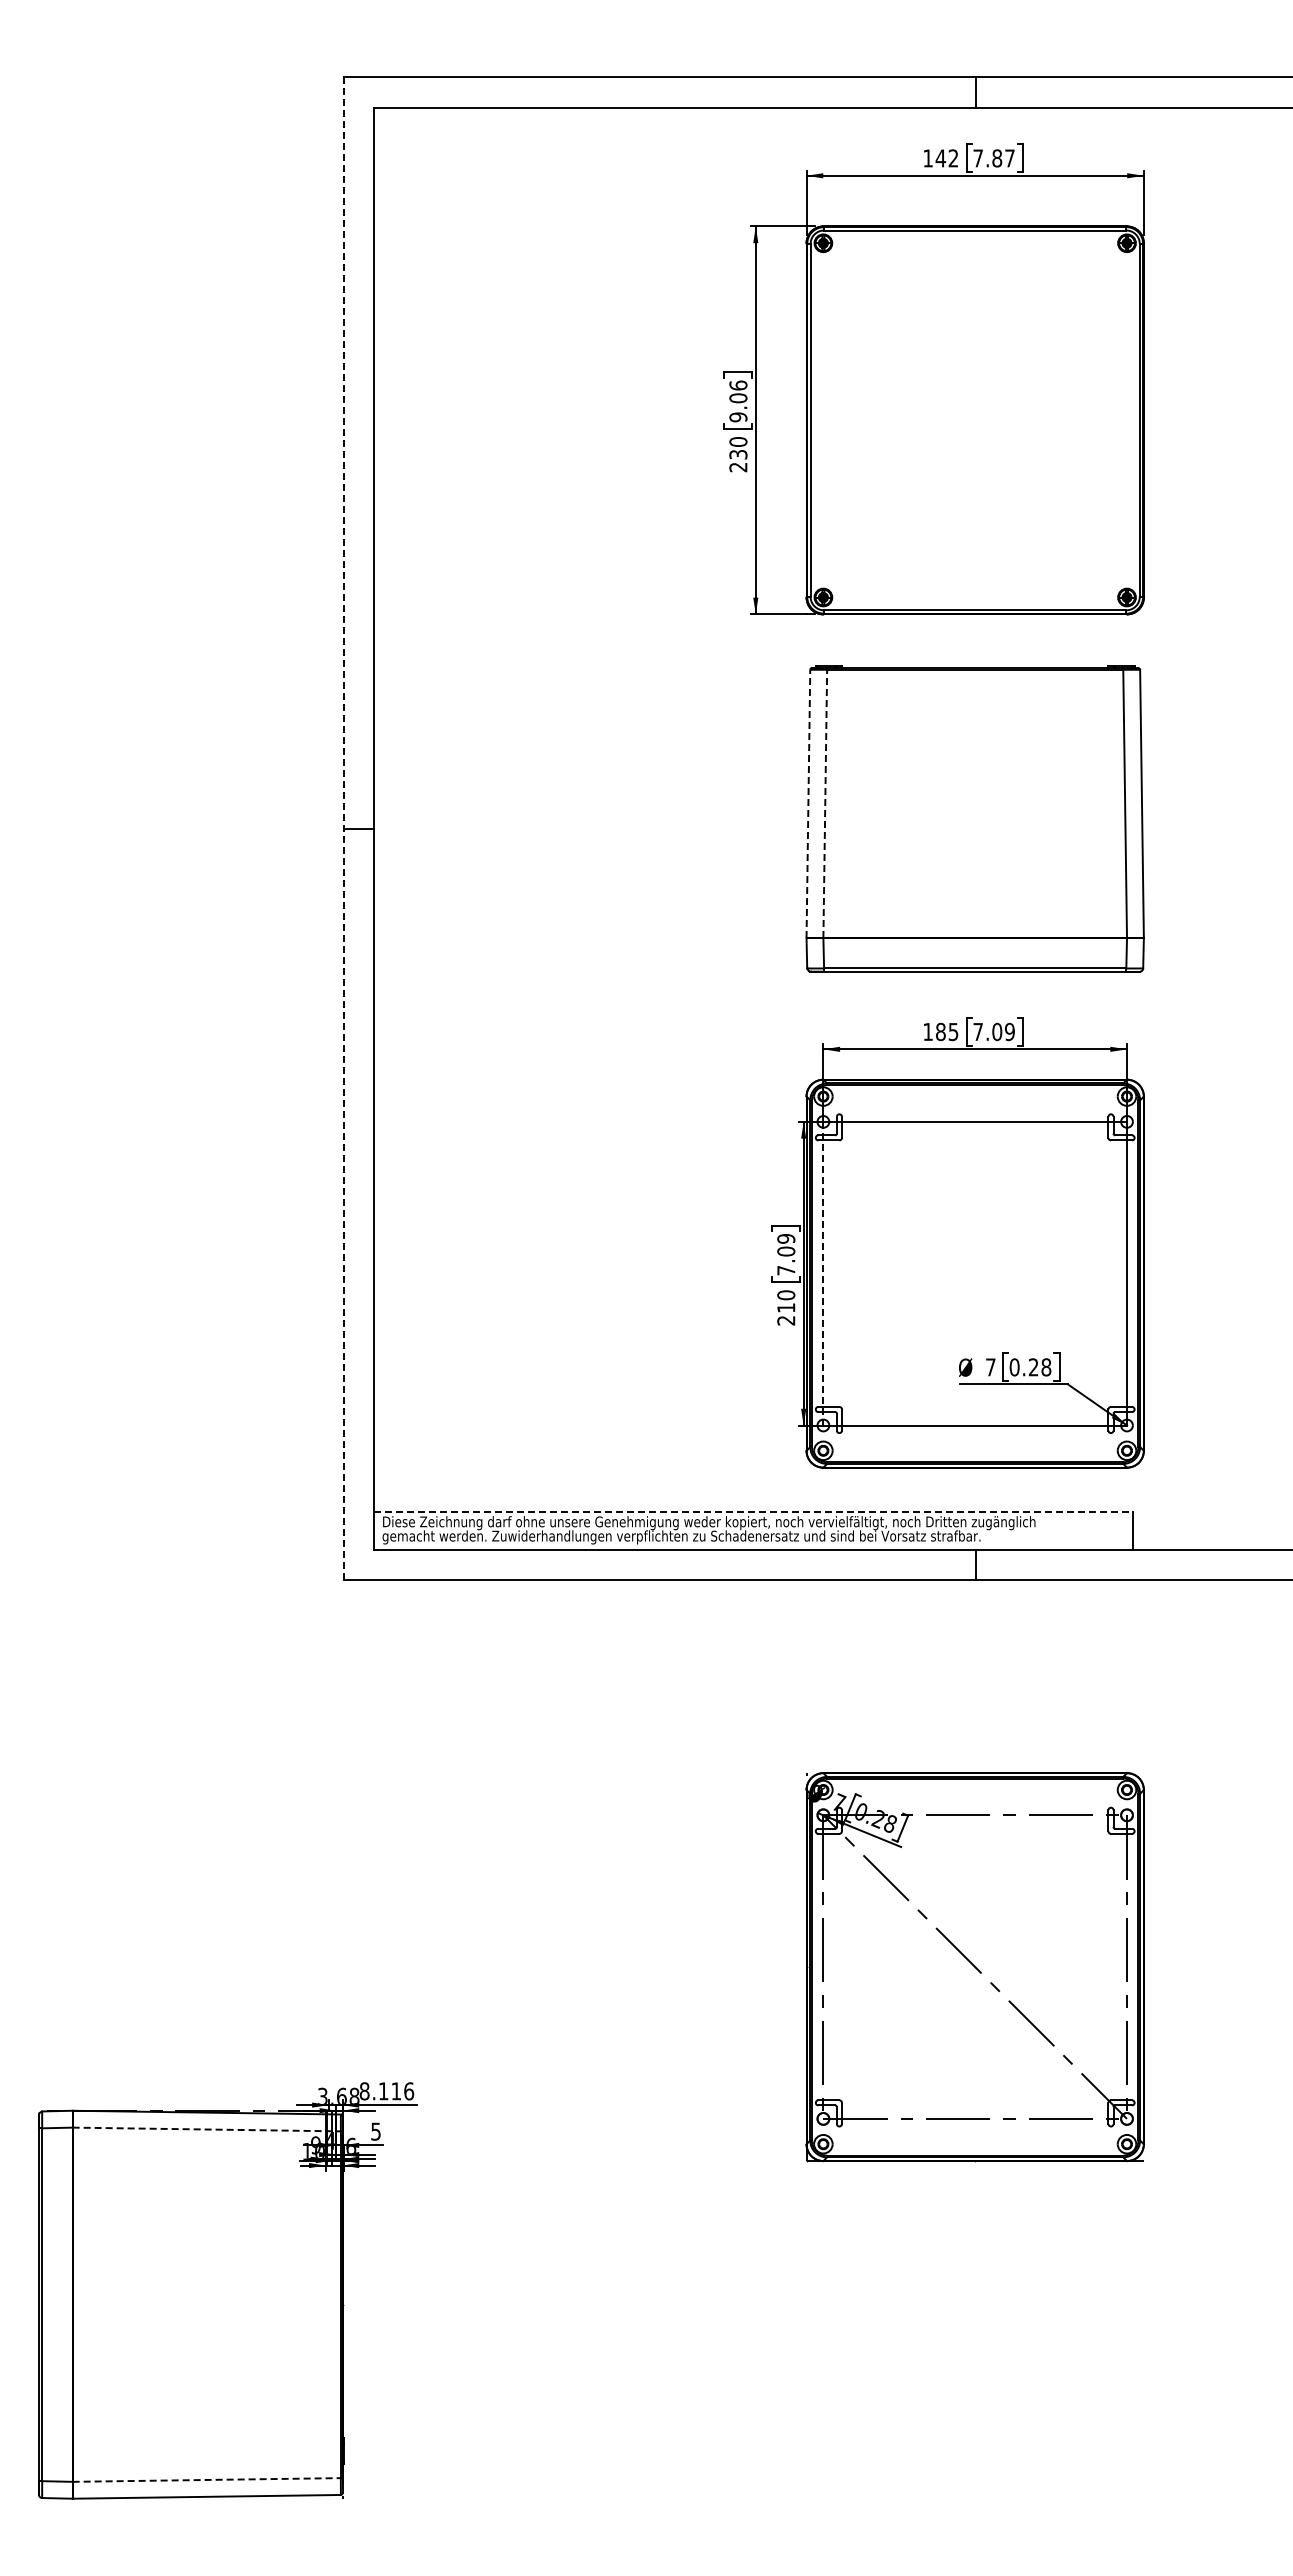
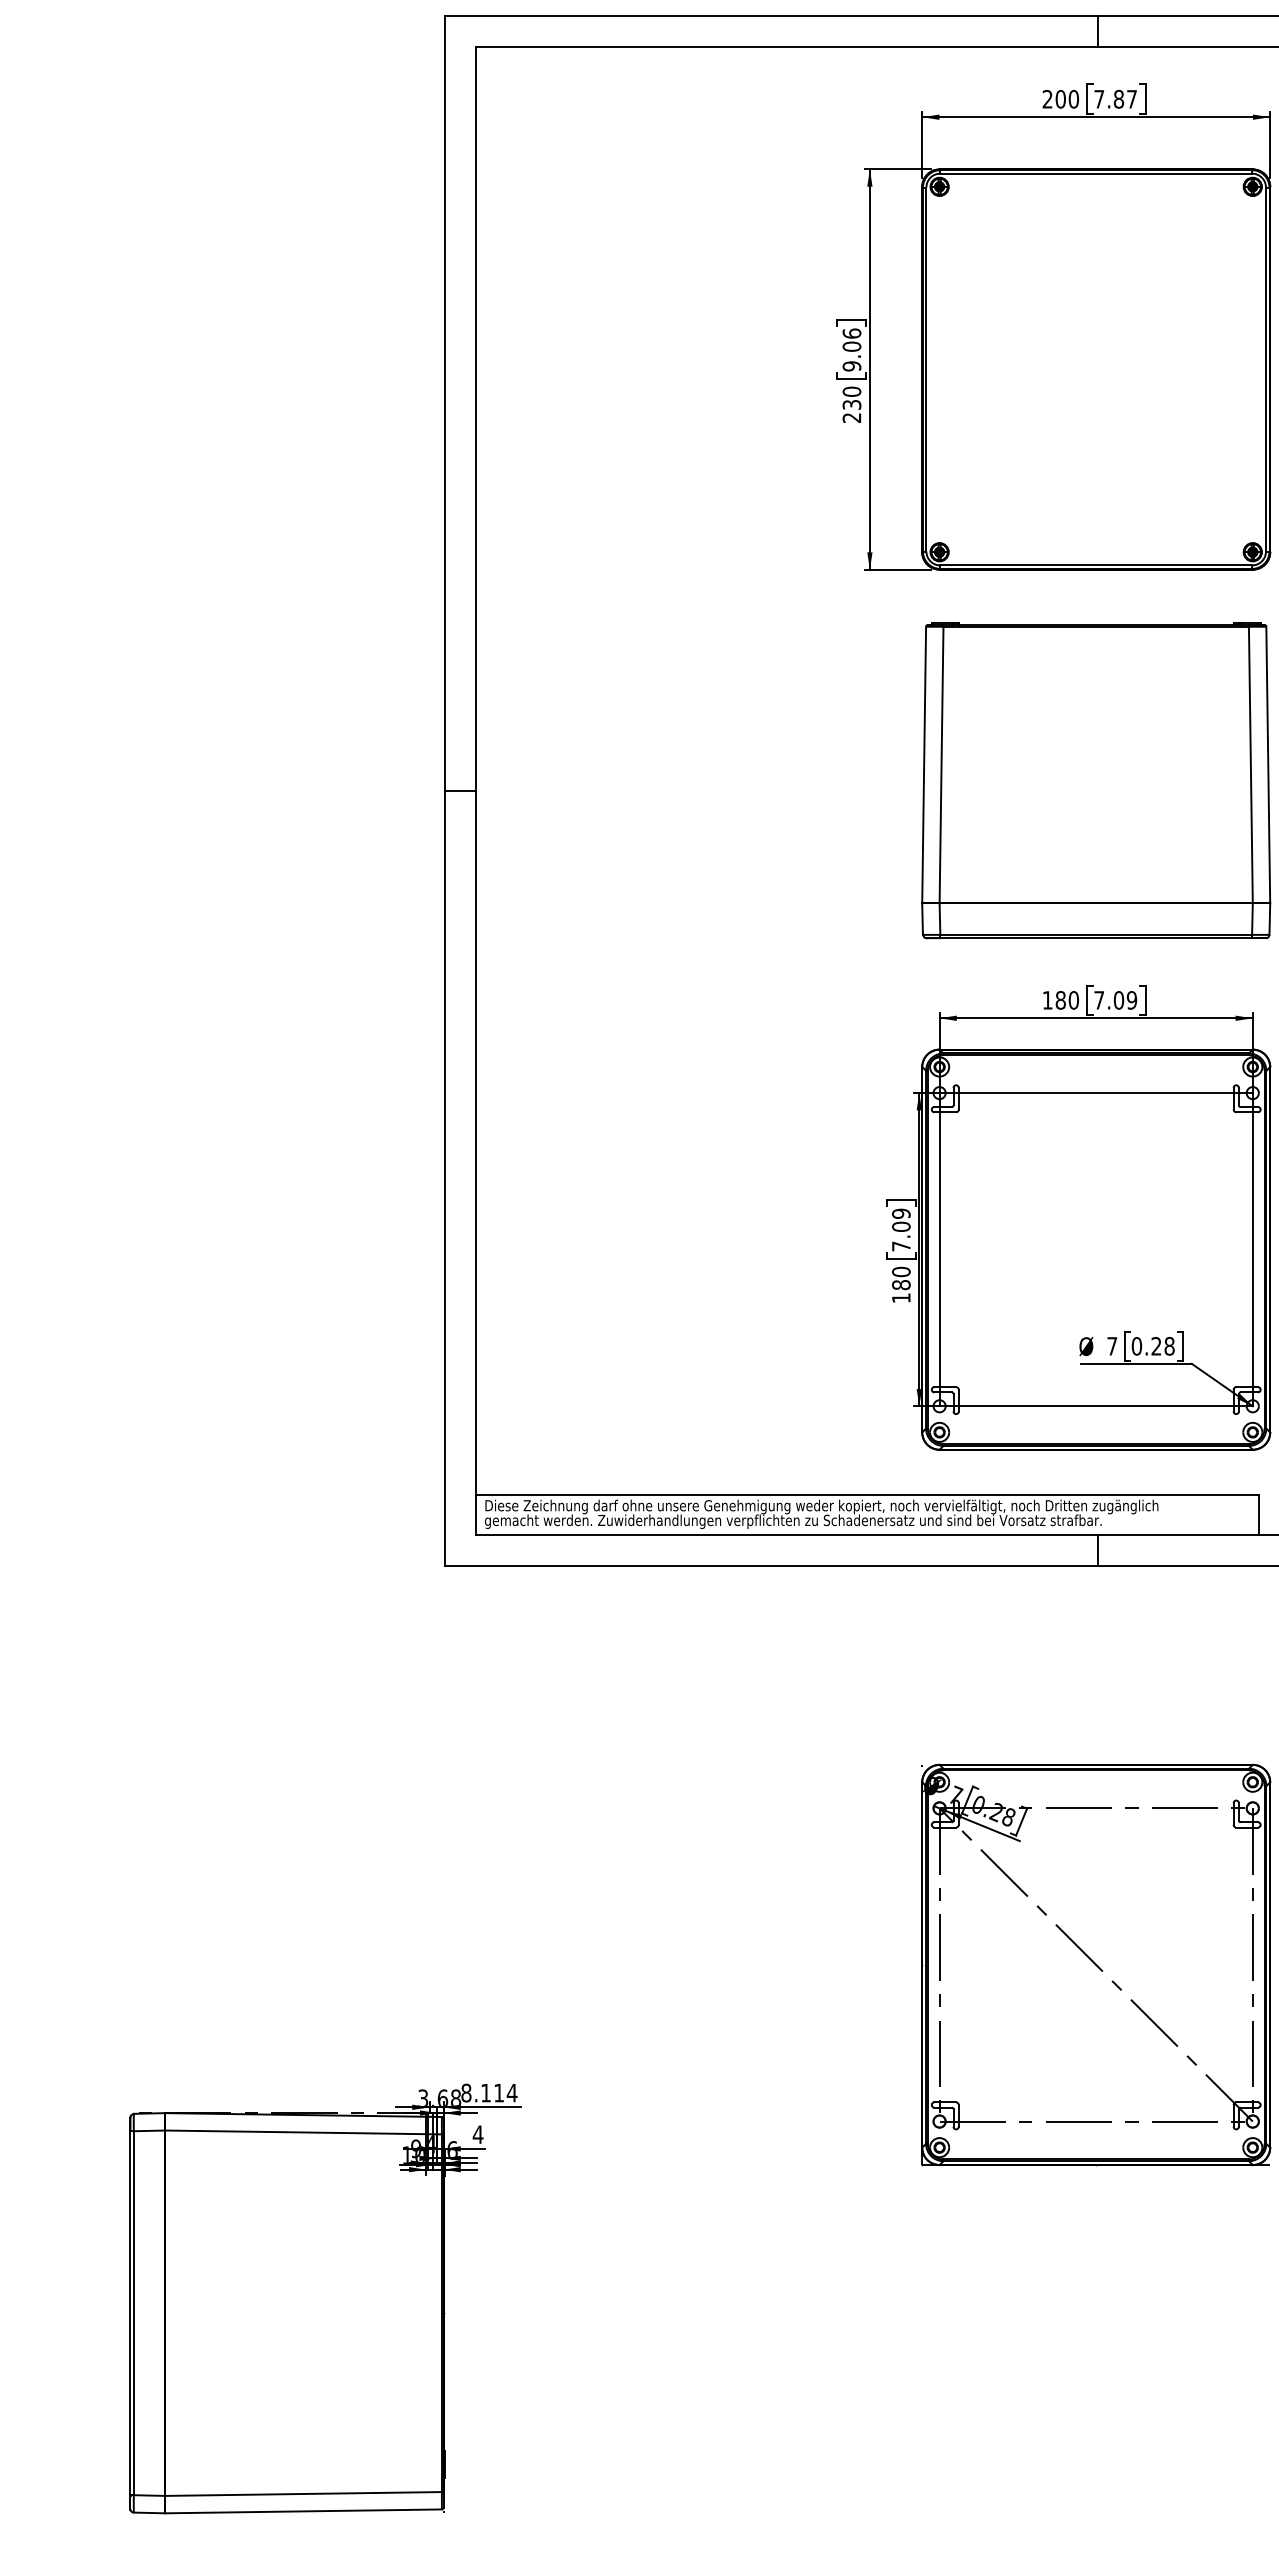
text: (940, 158) -> (1060, 99), 142 -> 200
line: (808, 803) -> (924, 764), dashed -> solid
line: (825, 803) -> (941, 764), dashed -> solid
line: (343, 828) -> (444, 790), dashed -> solid
text: (953, 1031) -> (1073, 999), 185 -> 180
line: (823, 1273) -> (939, 1249), dashed -> solid
text: (786, 1314) -> (901, 1291), 210 -> 180
line: (753, 1511) -> (867, 1495), dashed -> solid
text: (408, 2091) -> (511, 2093), 8.116 -> 8.114
line: (207, 2129) -> (304, 2132), dashed -> solid
text: (375, 2131) -> (477, 2134), 5 -> 4
line: (207, 2479) -> (304, 2493), dashed -> solid

